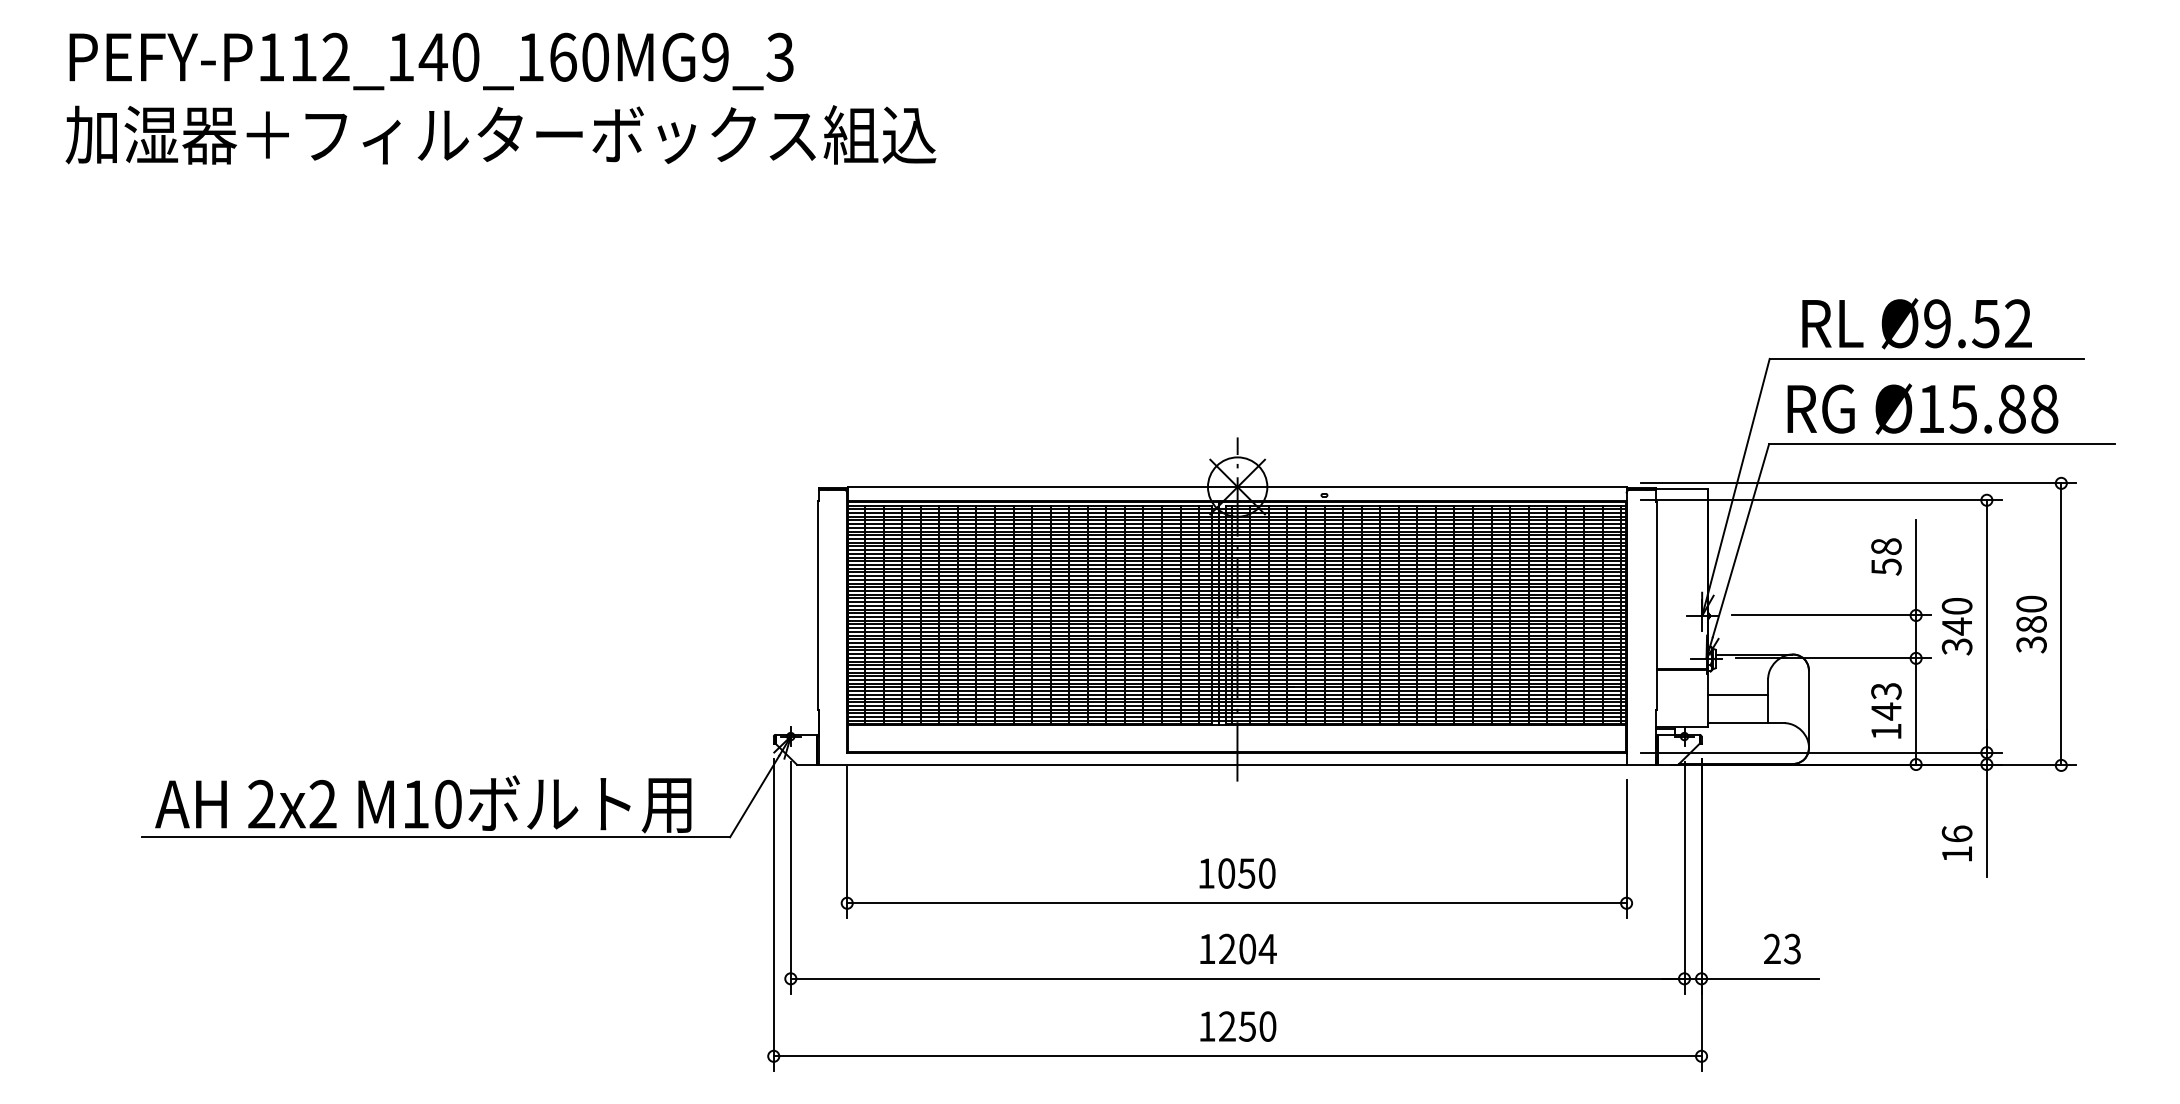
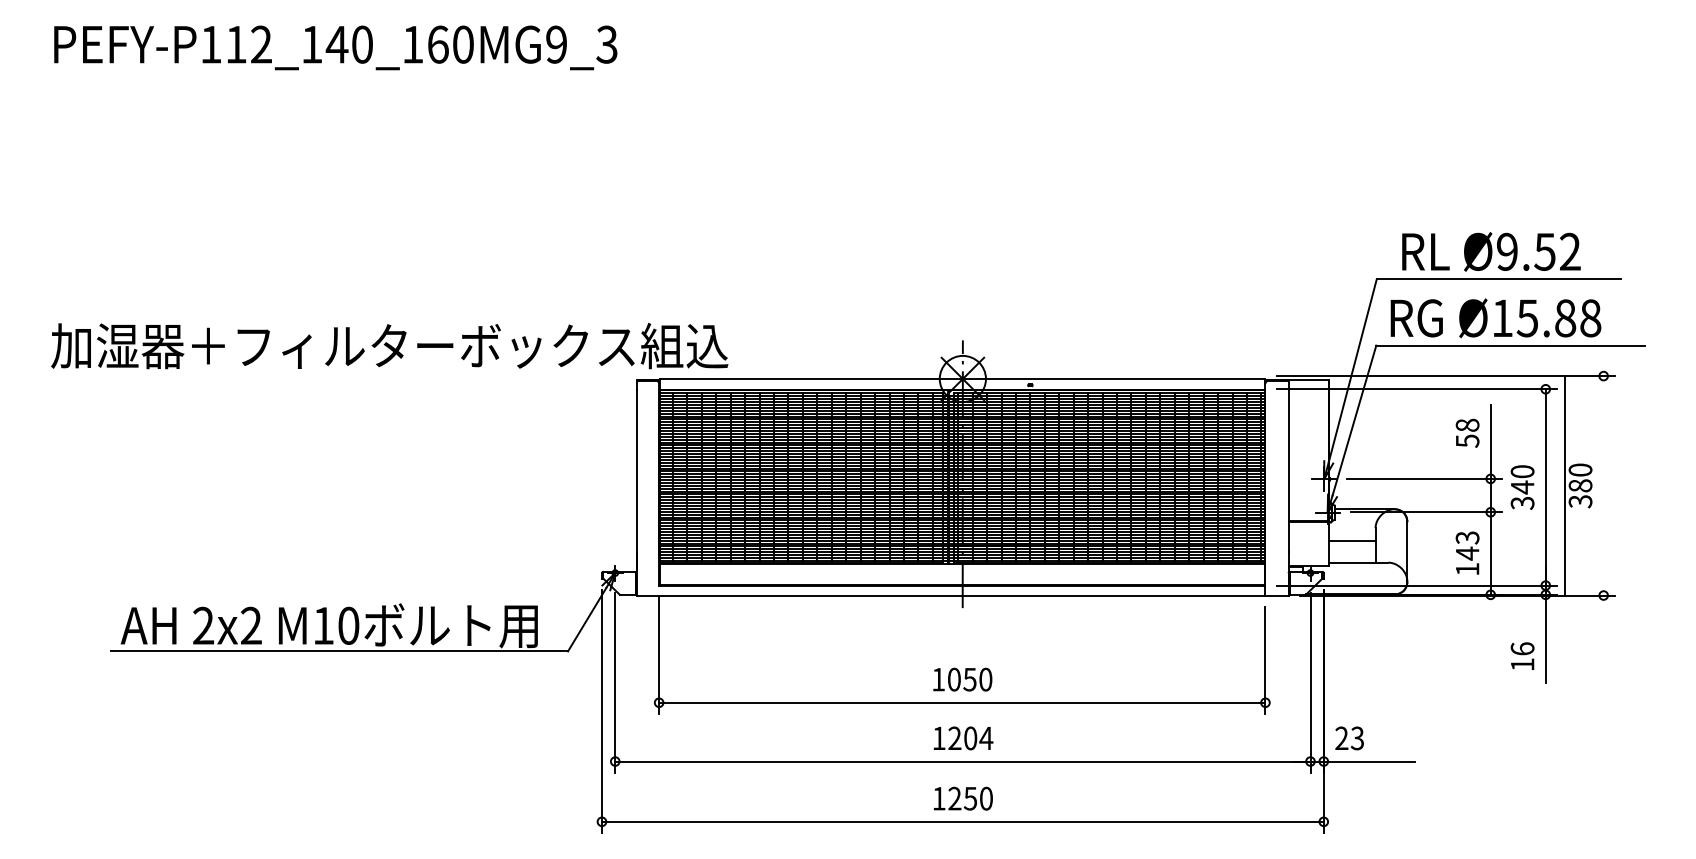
text: (500, 135) -> (389, 346), moved
line: (2061, 623) -> (1564, 485), moved
text: (1782, 949) -> (1349, 738), moved

